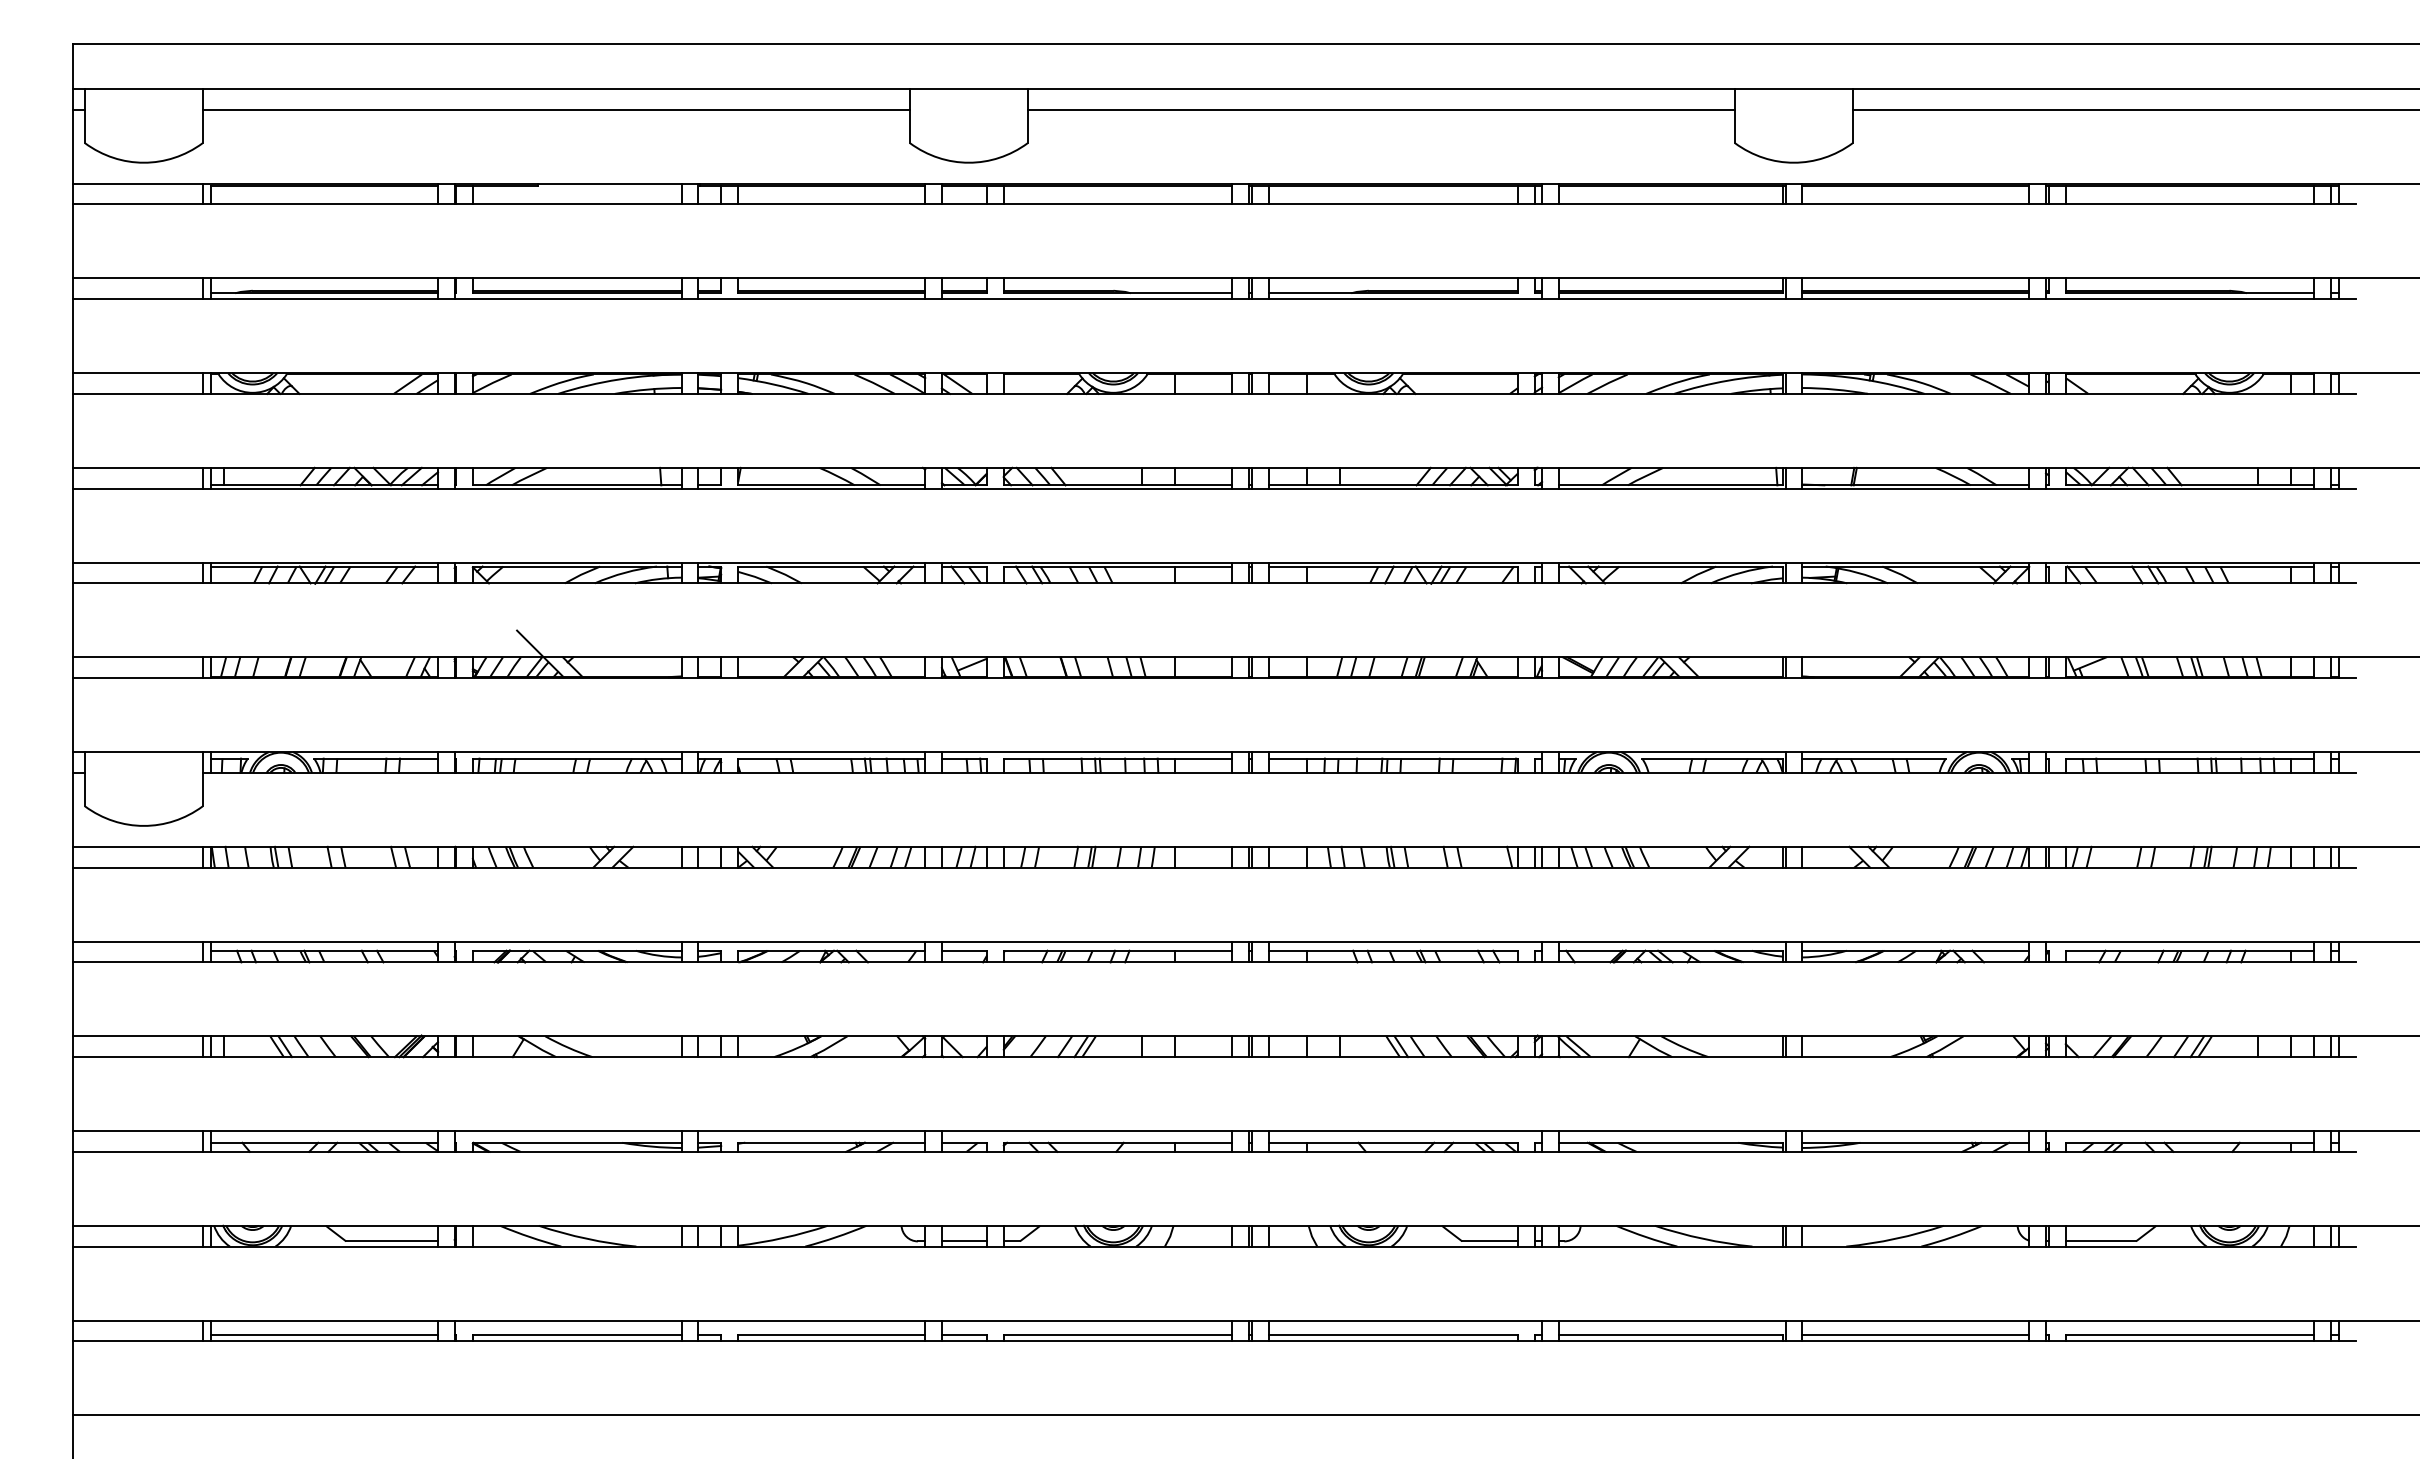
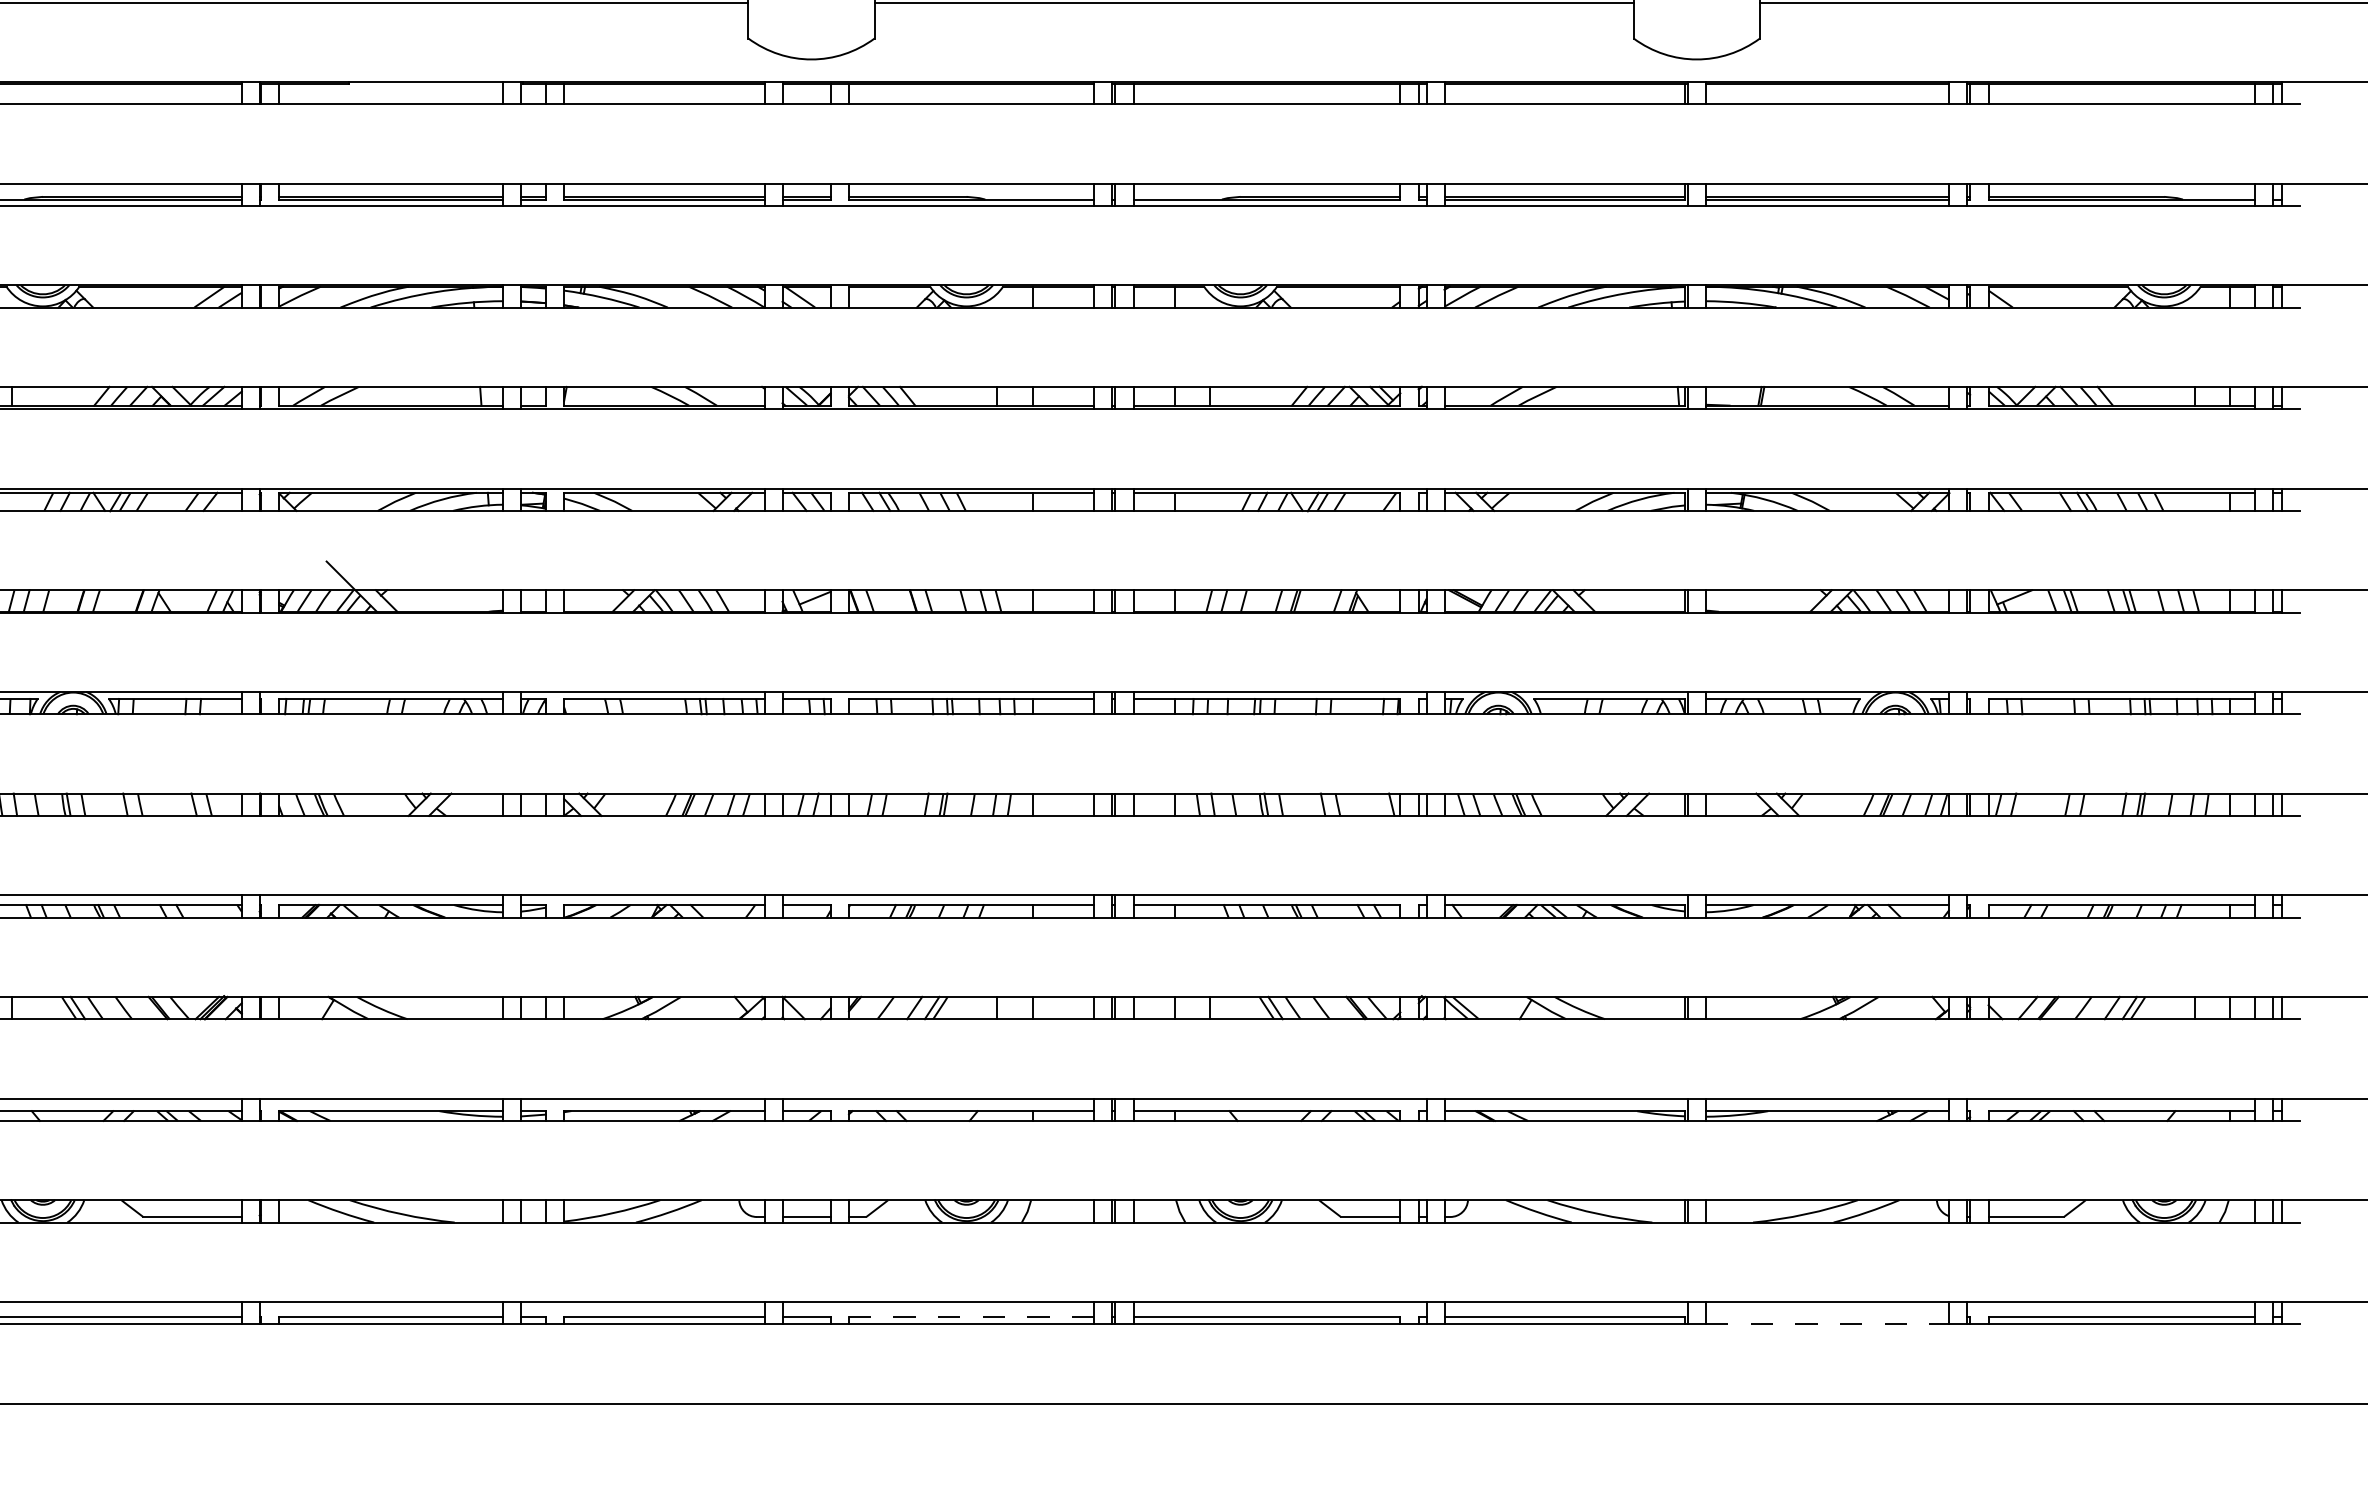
line: (1117, 1334) -> (970, 1316), solid -> dashed
line: (1915, 1334) -> (1827, 1316), removed
line: (1916, 1341) -> (1828, 1324), solid -> dashed

